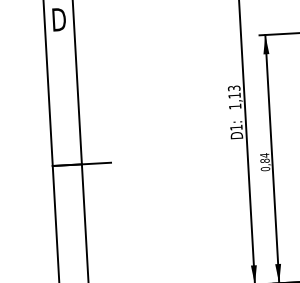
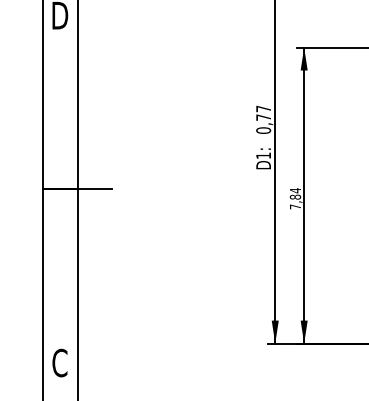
text: (234, 97) -> (263, 119), 1,13 -> 0,77
text: (265, 168) -> (295, 206), 0,84 -> 7,84

